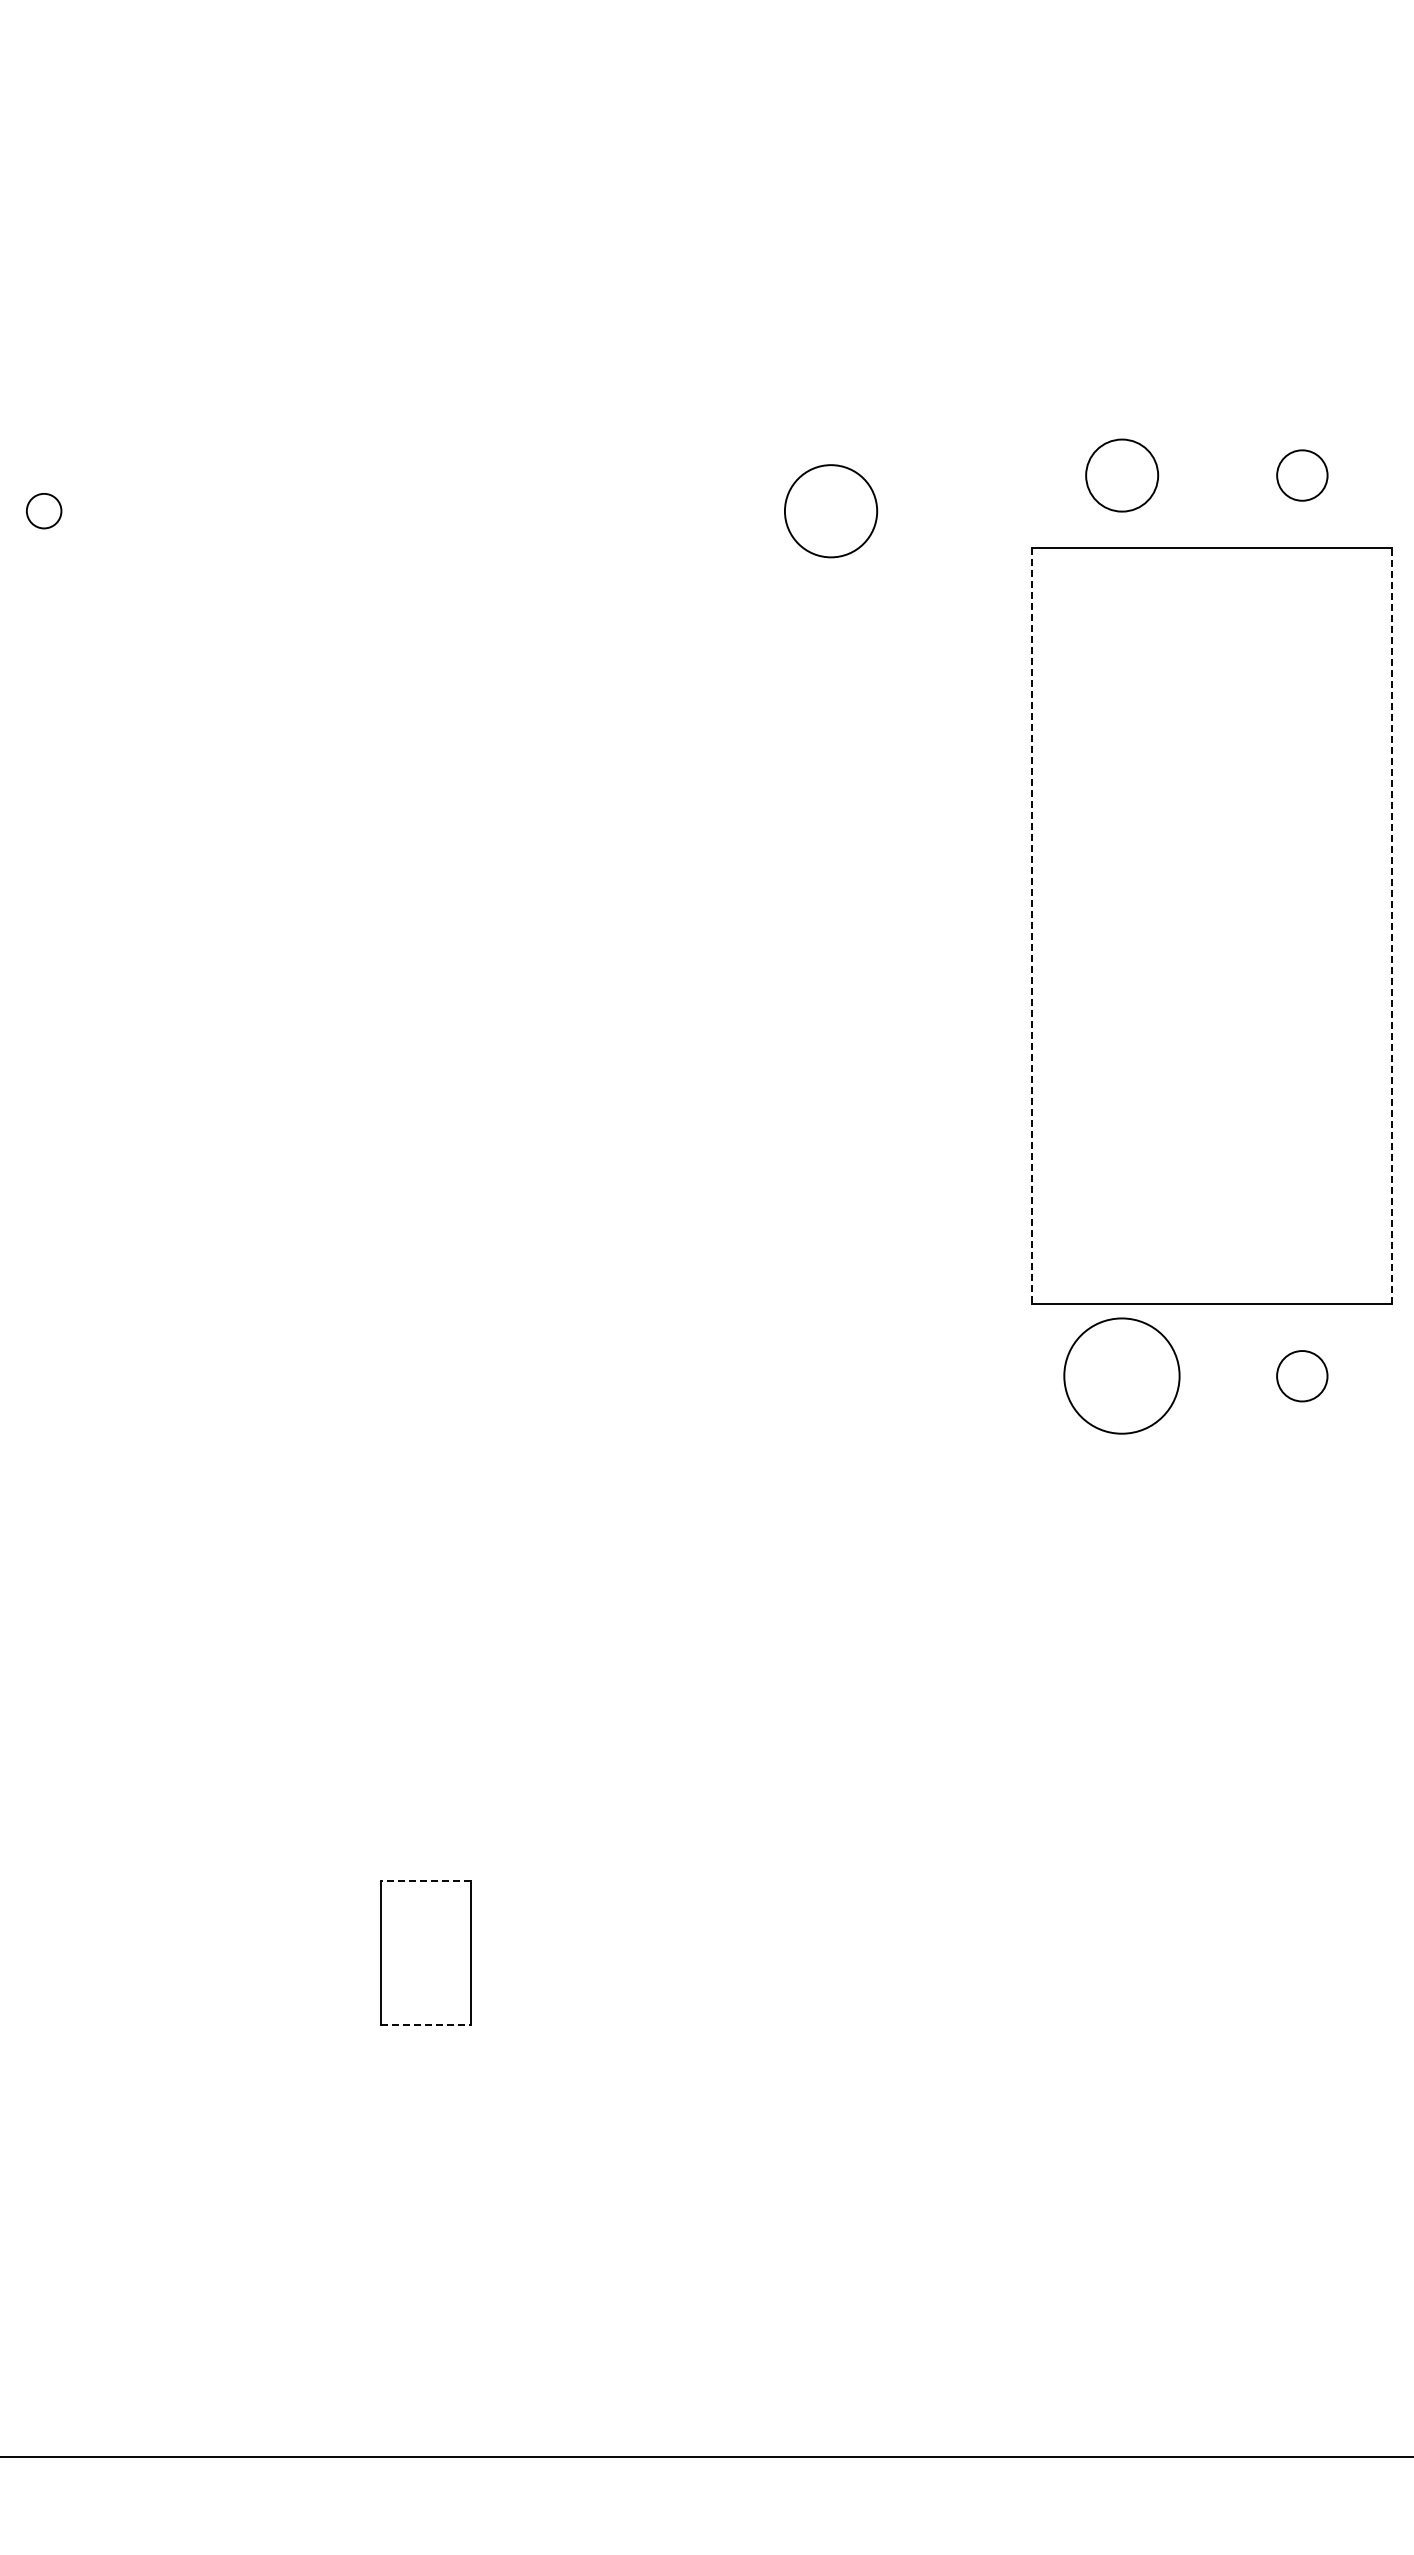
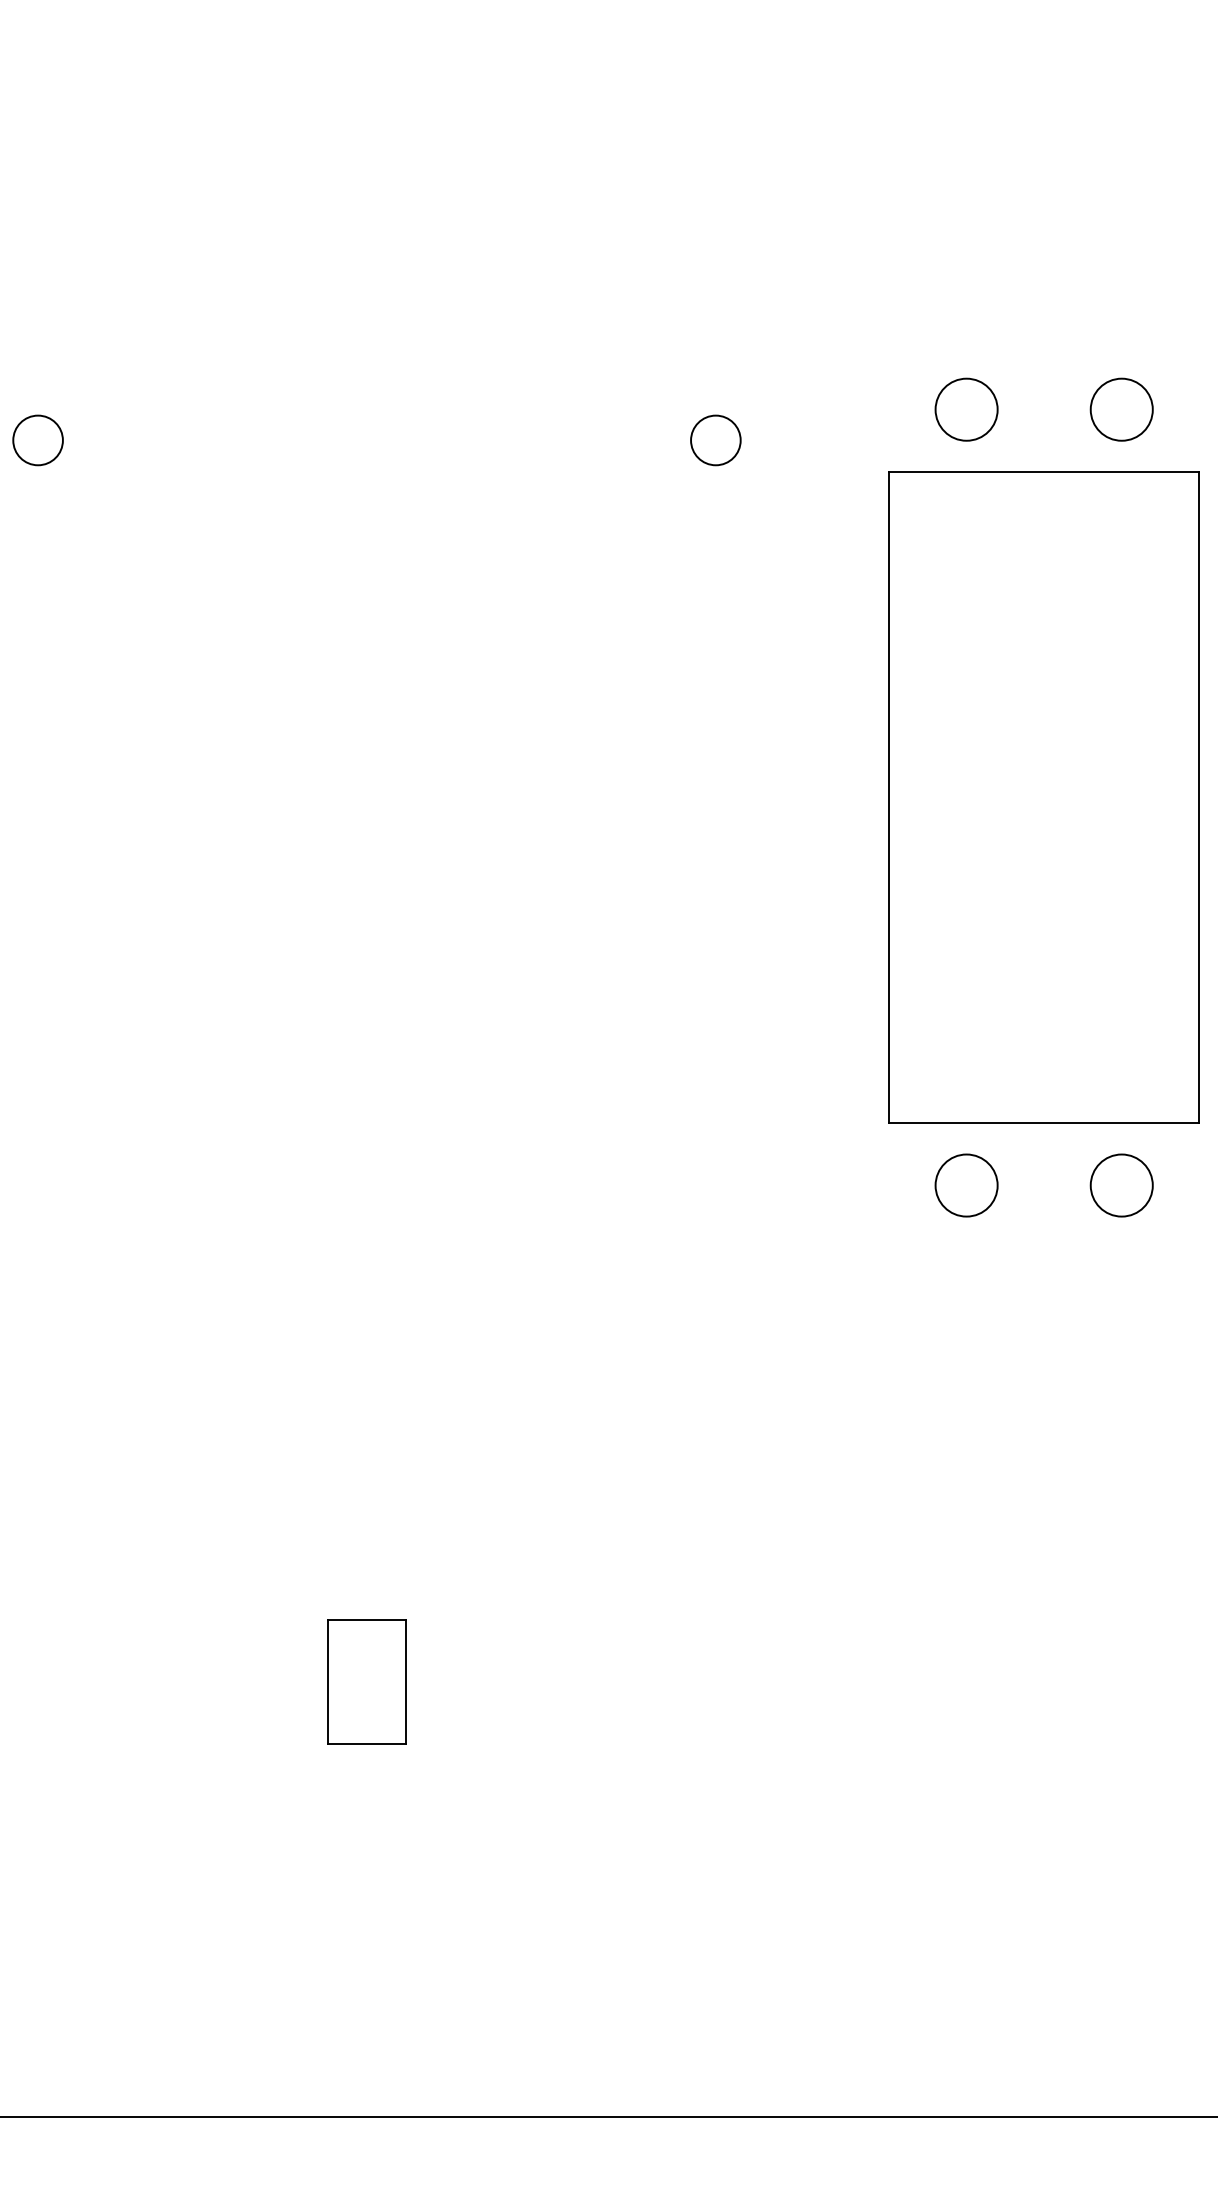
circle: (1302, 475) -> (1121, 409), size x1.43
circle: (43, 510) -> (37, 439), size x1.67
circle: (830, 511) -> (715, 440), size x0.62
line: (1392, 925) -> (1199, 797), dashed -> solid
line: (1032, 926) -> (889, 798), dashed -> solid
circle: (1122, 1376) -> (966, 1185), size x0.62
circle: (1302, 1376) -> (1121, 1185), size x1.43
line: (425, 1880) -> (366, 1619), dashed -> solid
line: (426, 2024) -> (367, 1743), dashed -> solid

